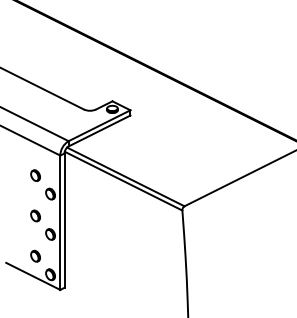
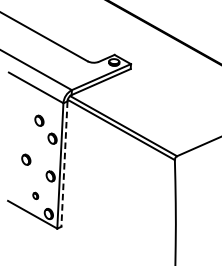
part: (35, 215) -> (26, 159), moved
line: (64, 221) -> (64, 164), solid -> dashed
part: (35, 255) -> (35, 195), size x0.6

